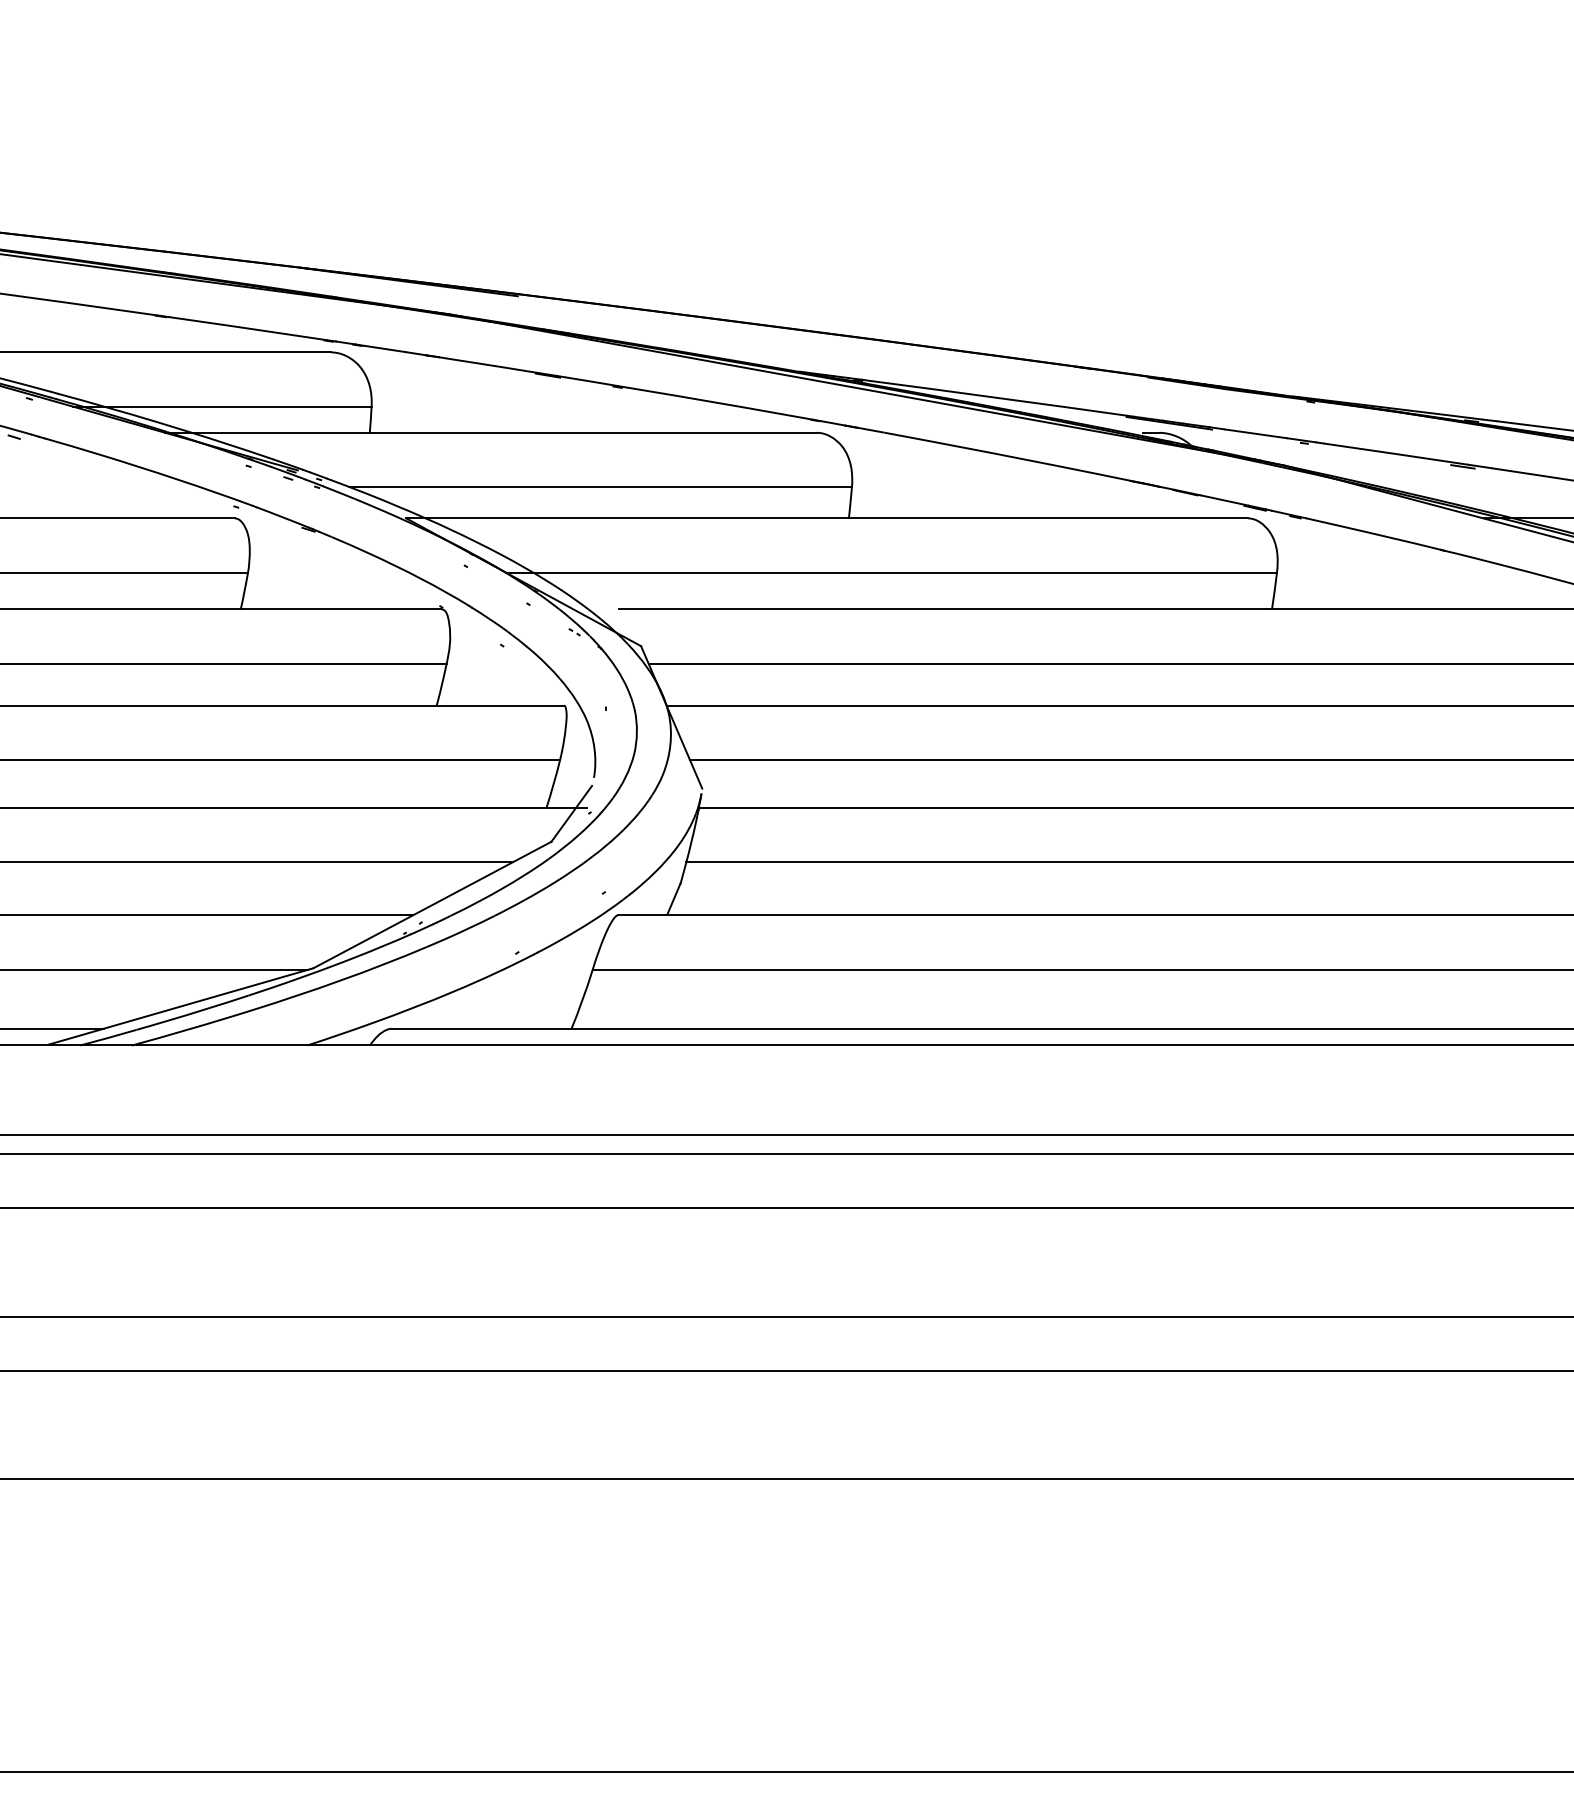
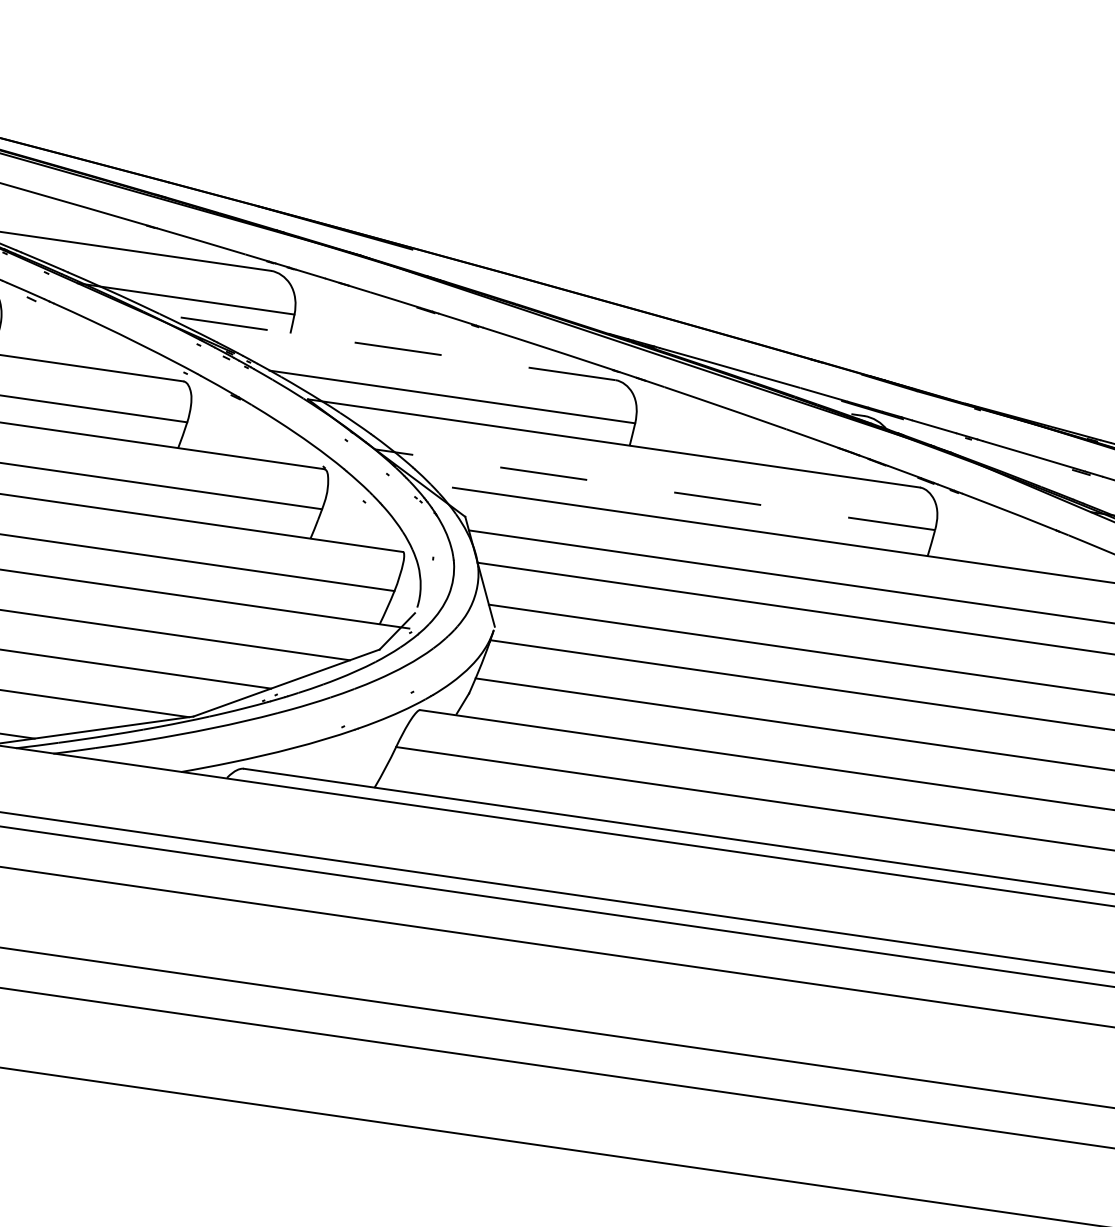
line: (491, 432) -> (378, 345), solid -> dashed
line: (891, 572) -> (655, 489), solid -> dashed

